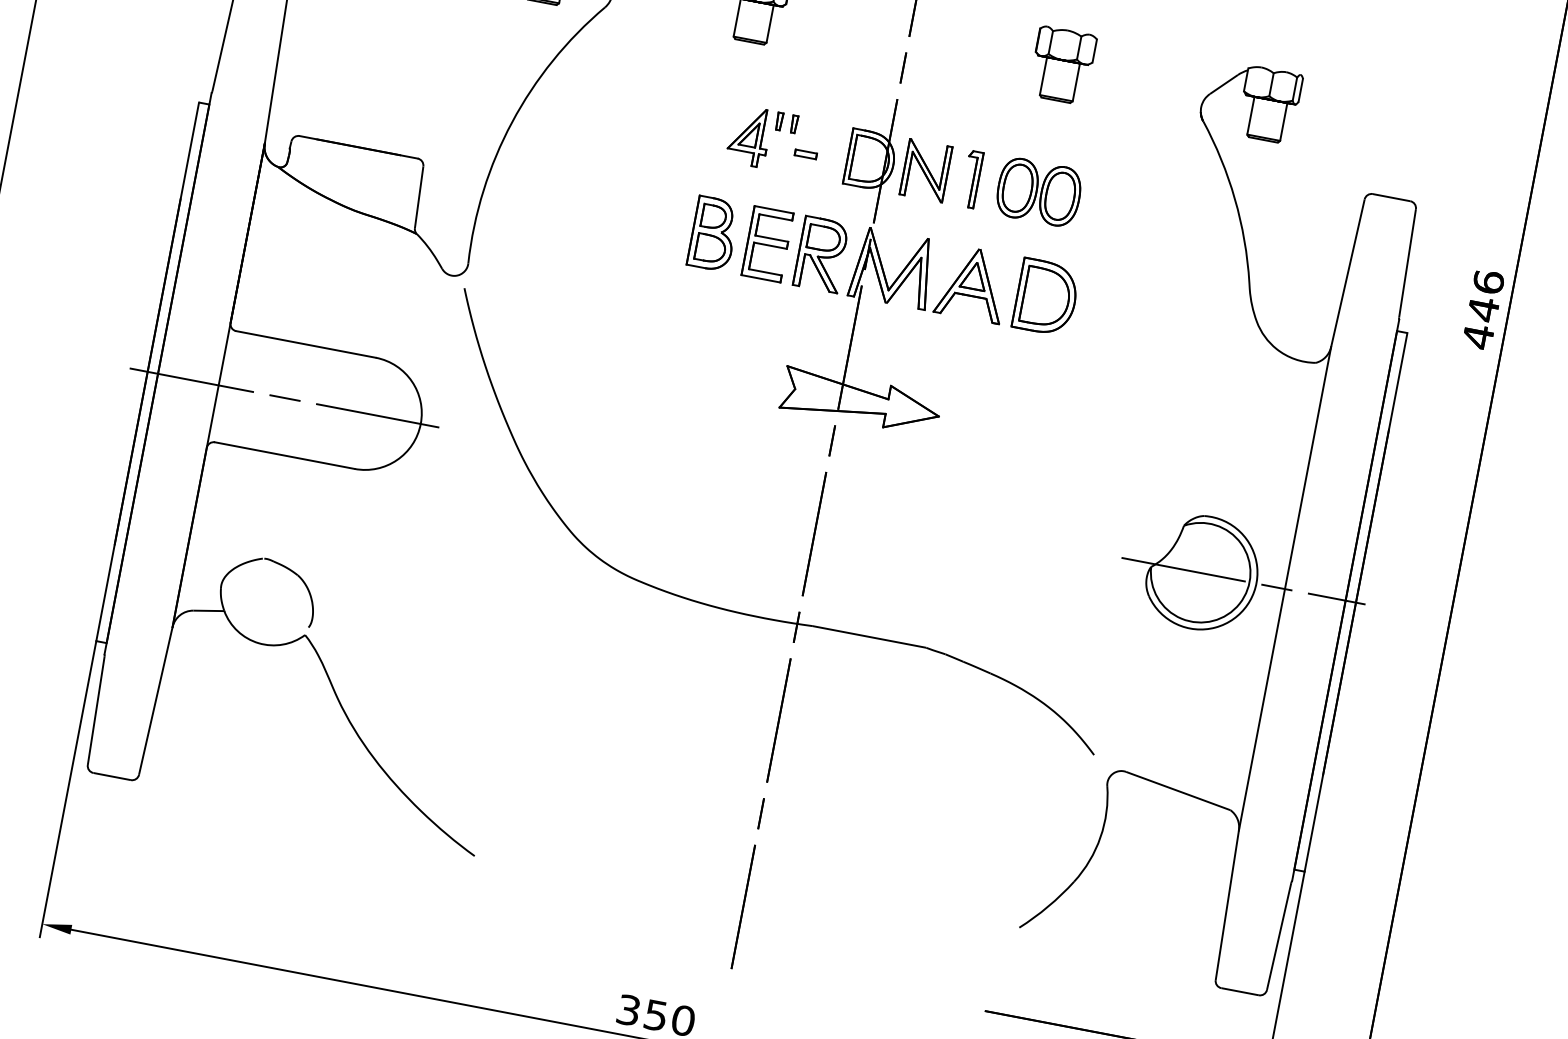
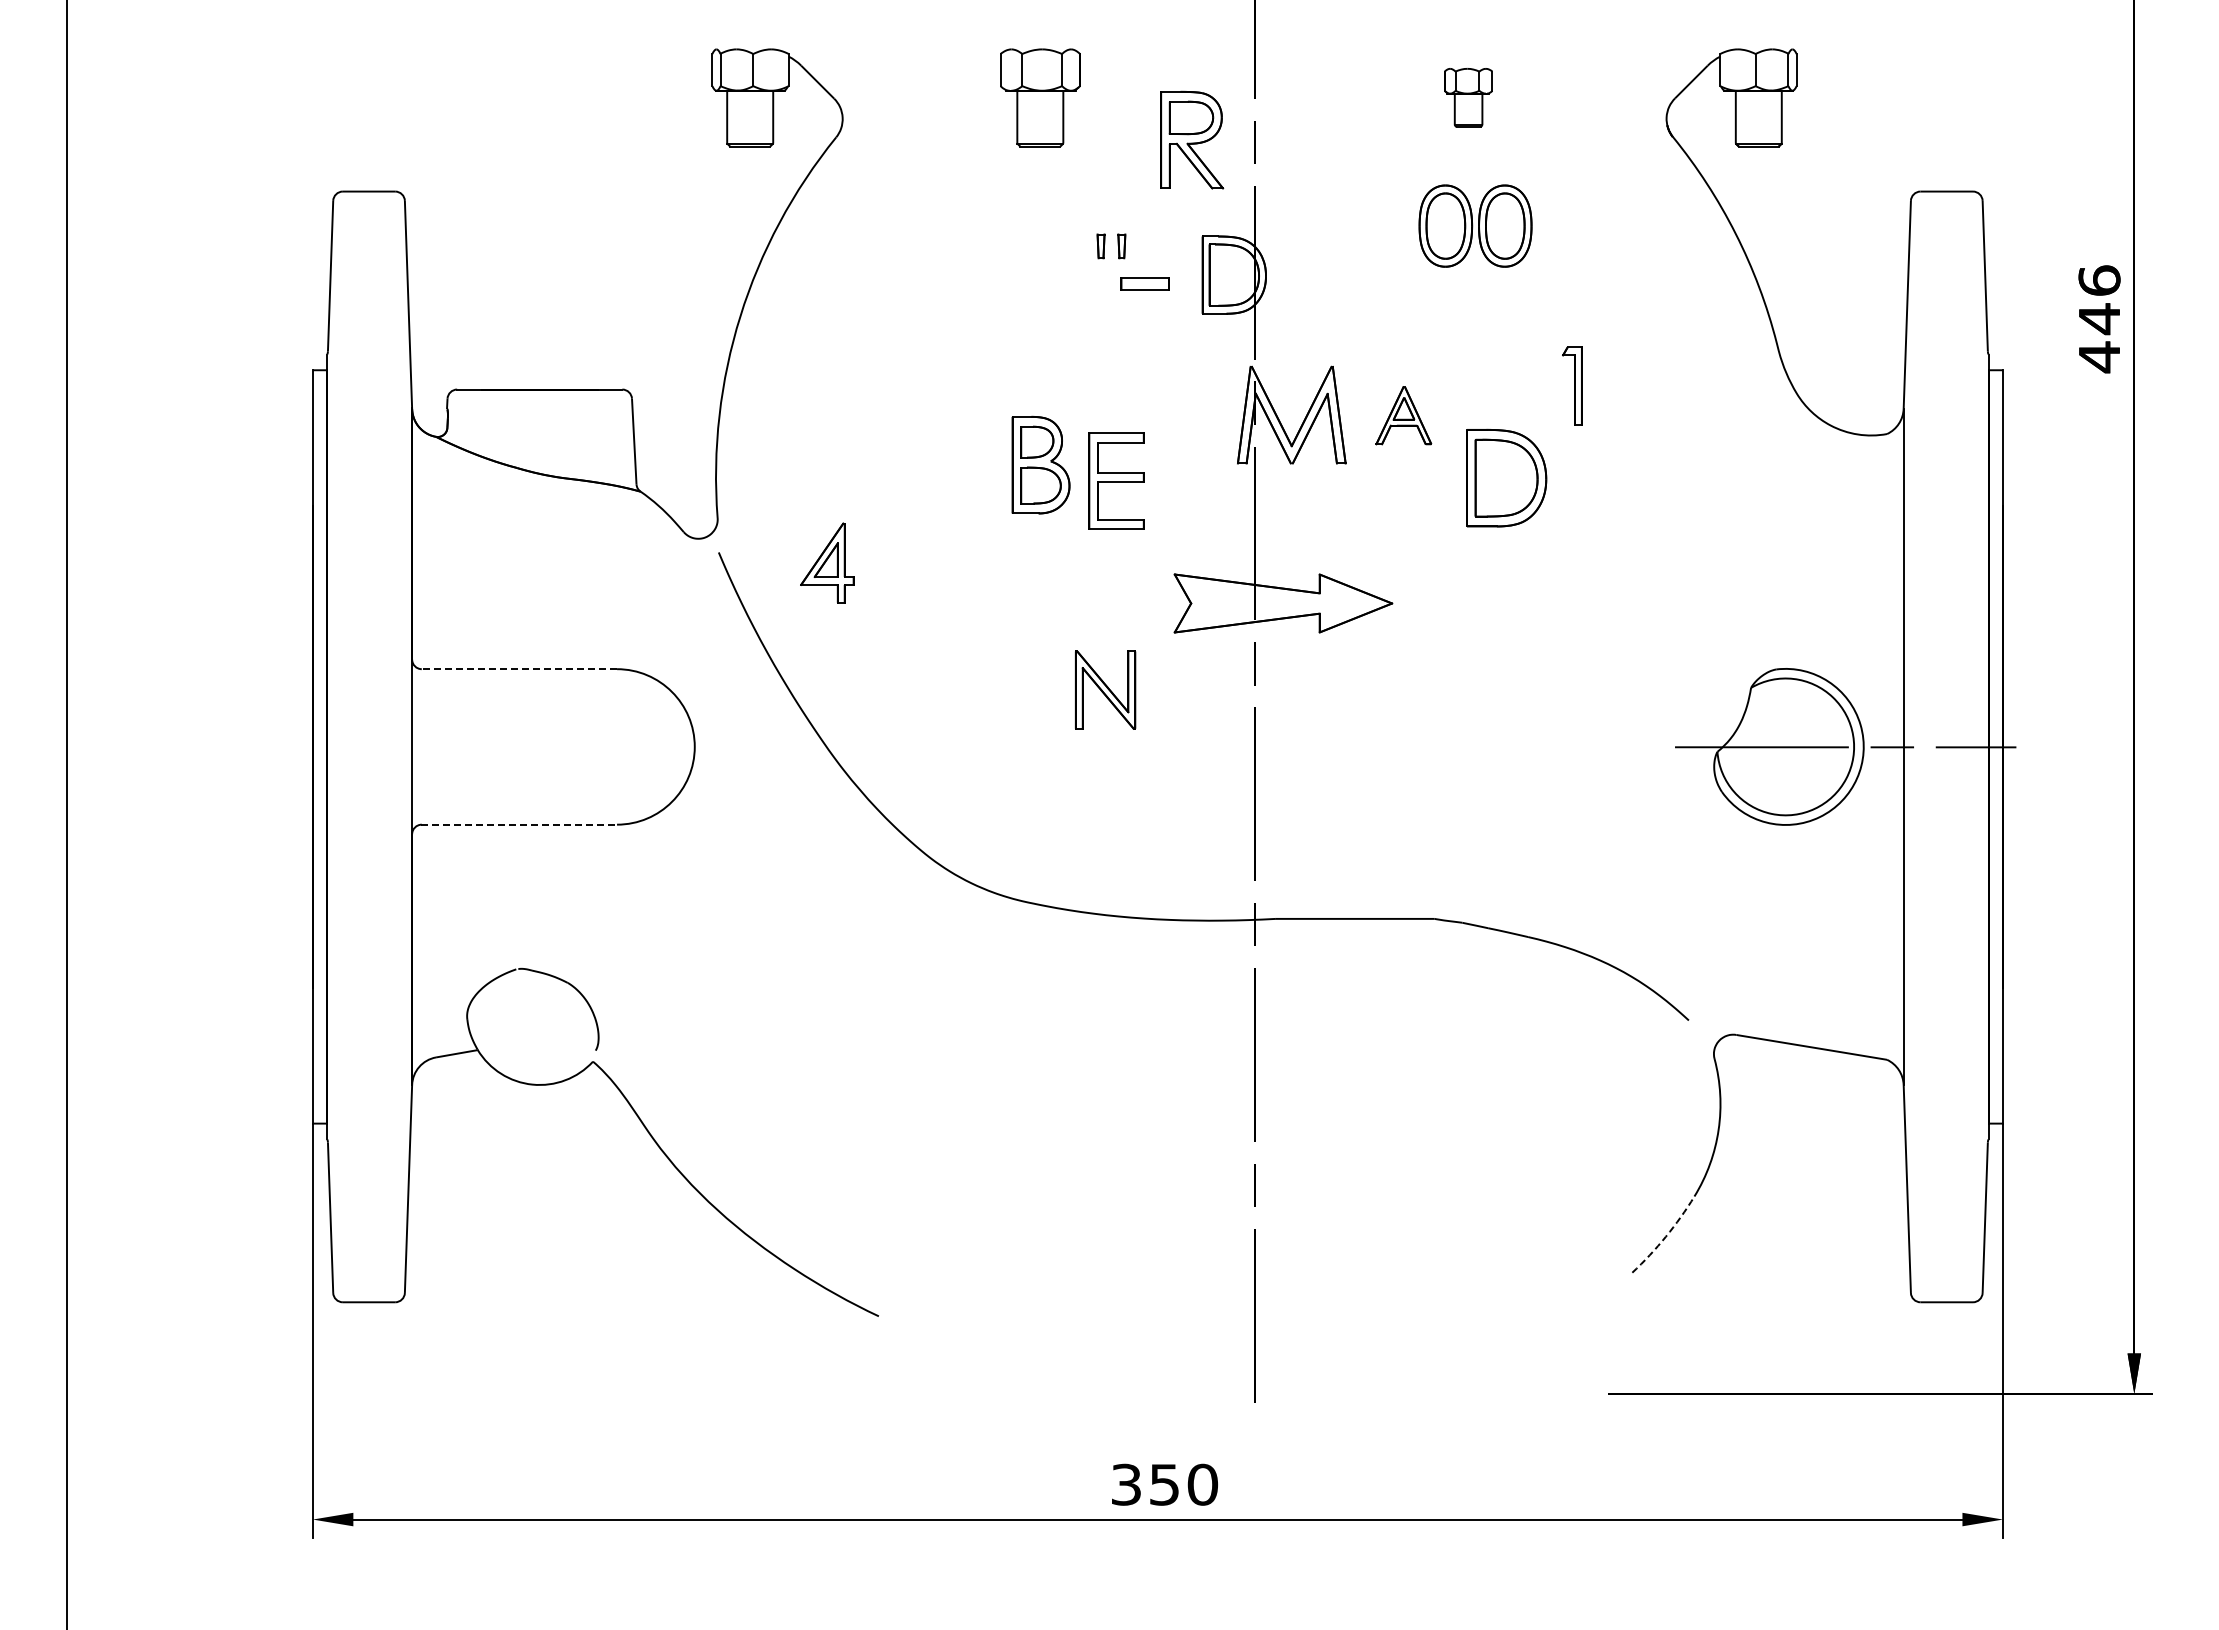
part: (1062, 65) -> (1468, 97), size x0.6
part: (749, 135) -> (827, 562), moved
part: (805, 153) -> (1144, 283), size x1.6
part: (926, 170) -> (1105, 689), moved
part: (971, 179) -> (1572, 385), moved
part: (1039, 191) -> (1475, 225), moved
part: (713, 233) -> (1040, 464), moved
part: (767, 243) -> (1116, 480), moved
part: (821, 254) -> (1192, 139), moved
part: (972, 283) -> (1403, 415), size x0.6
part: (1046, 296) -> (1506, 477), moved
line: (306, 344) -> (519, 669), solid -> dashed
line: (284, 397) -> (503, 746), removed
line: (284, 455) -> (519, 824), solid -> dashed
arc: (1047, 906) -> (1665, 1236), solid -> dashed

